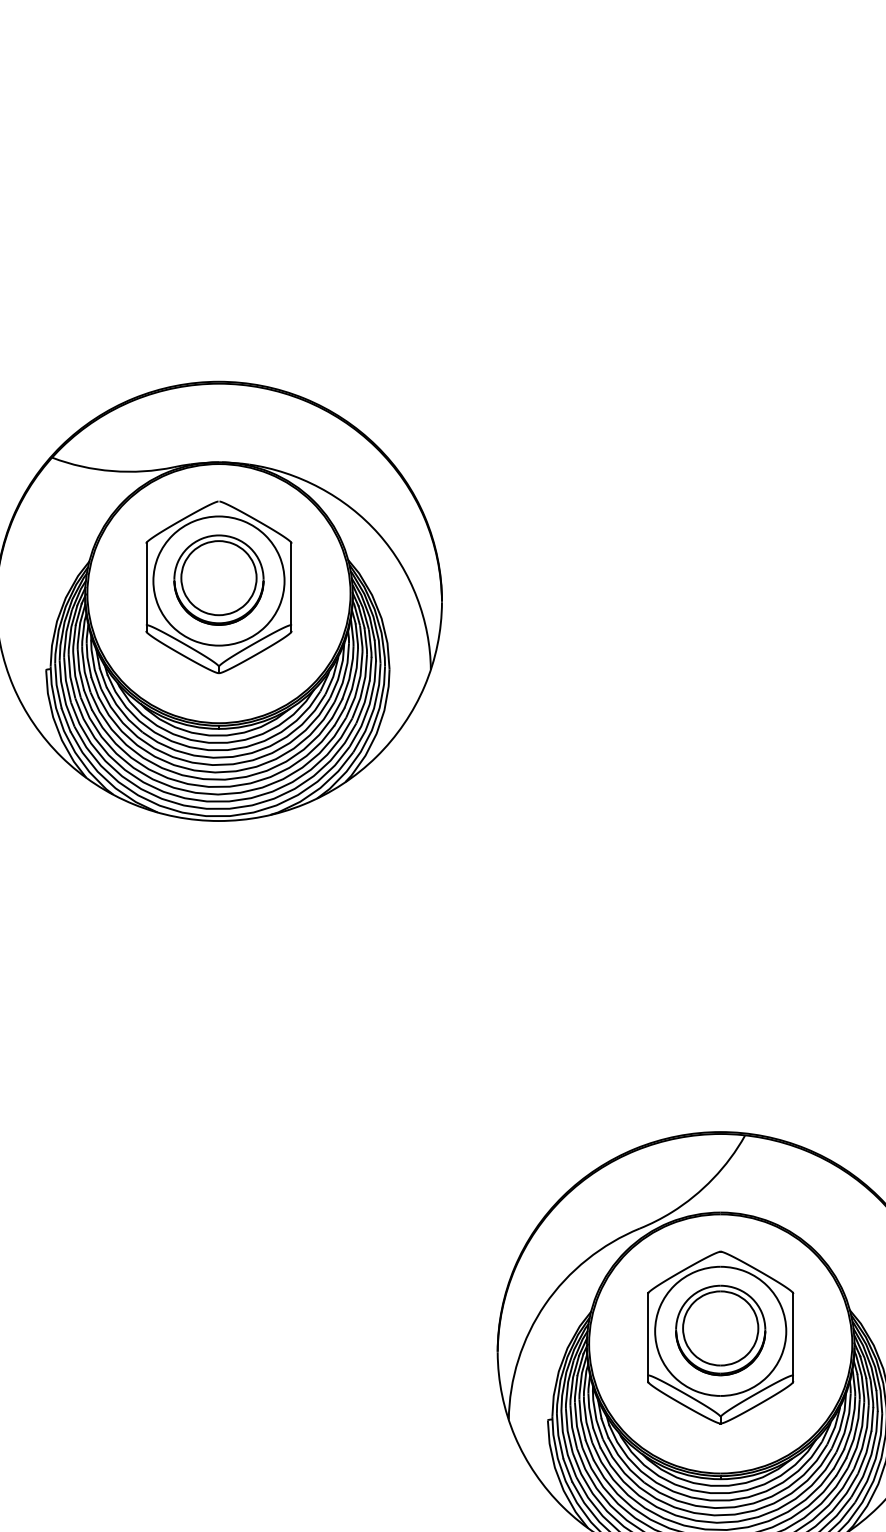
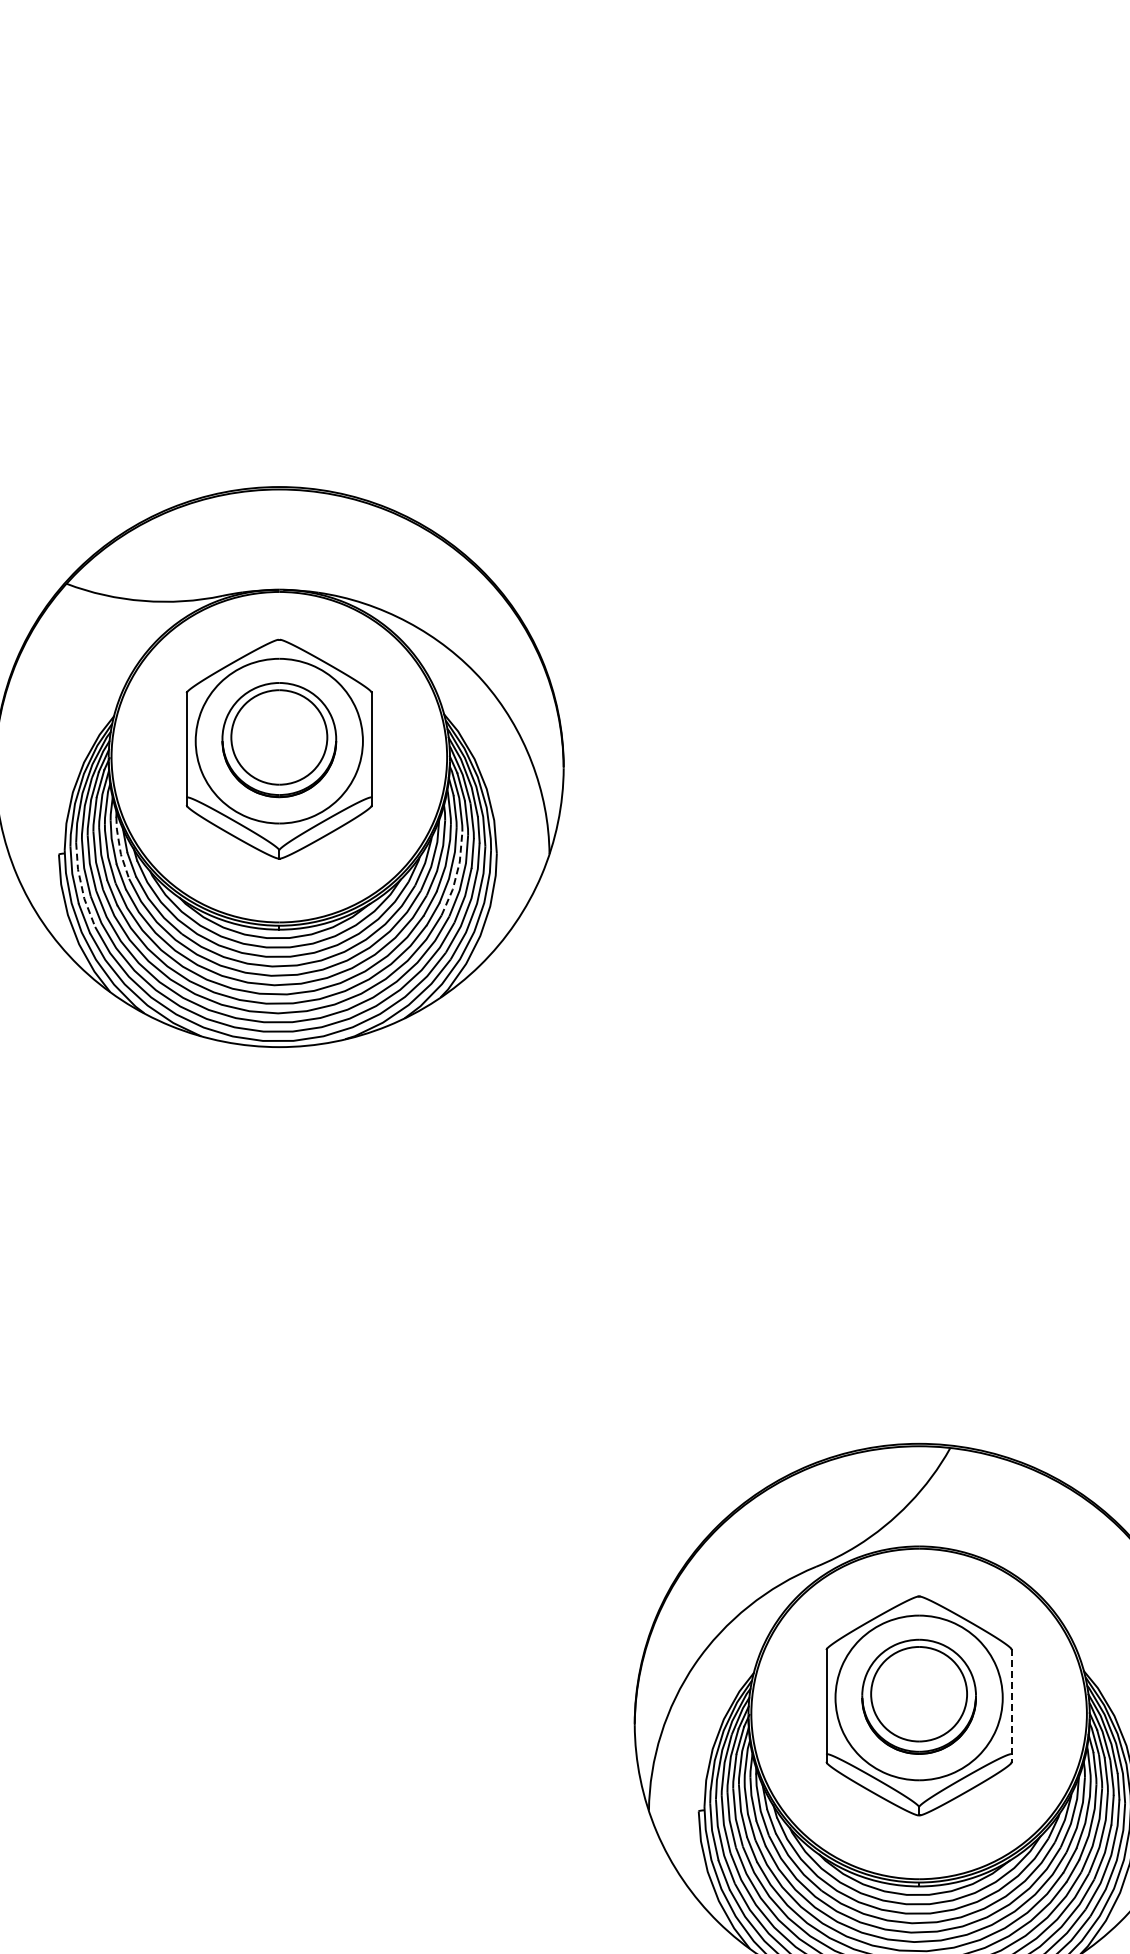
line: (94, 665) -> (120, 848), solid -> dashed
line: (357, 685) -> (456, 874), solid -> dashed
line: (63, 695) -> (81, 886), solid -> dashed
line: (793, 1337) -> (1011, 1705), solid -> dashed

